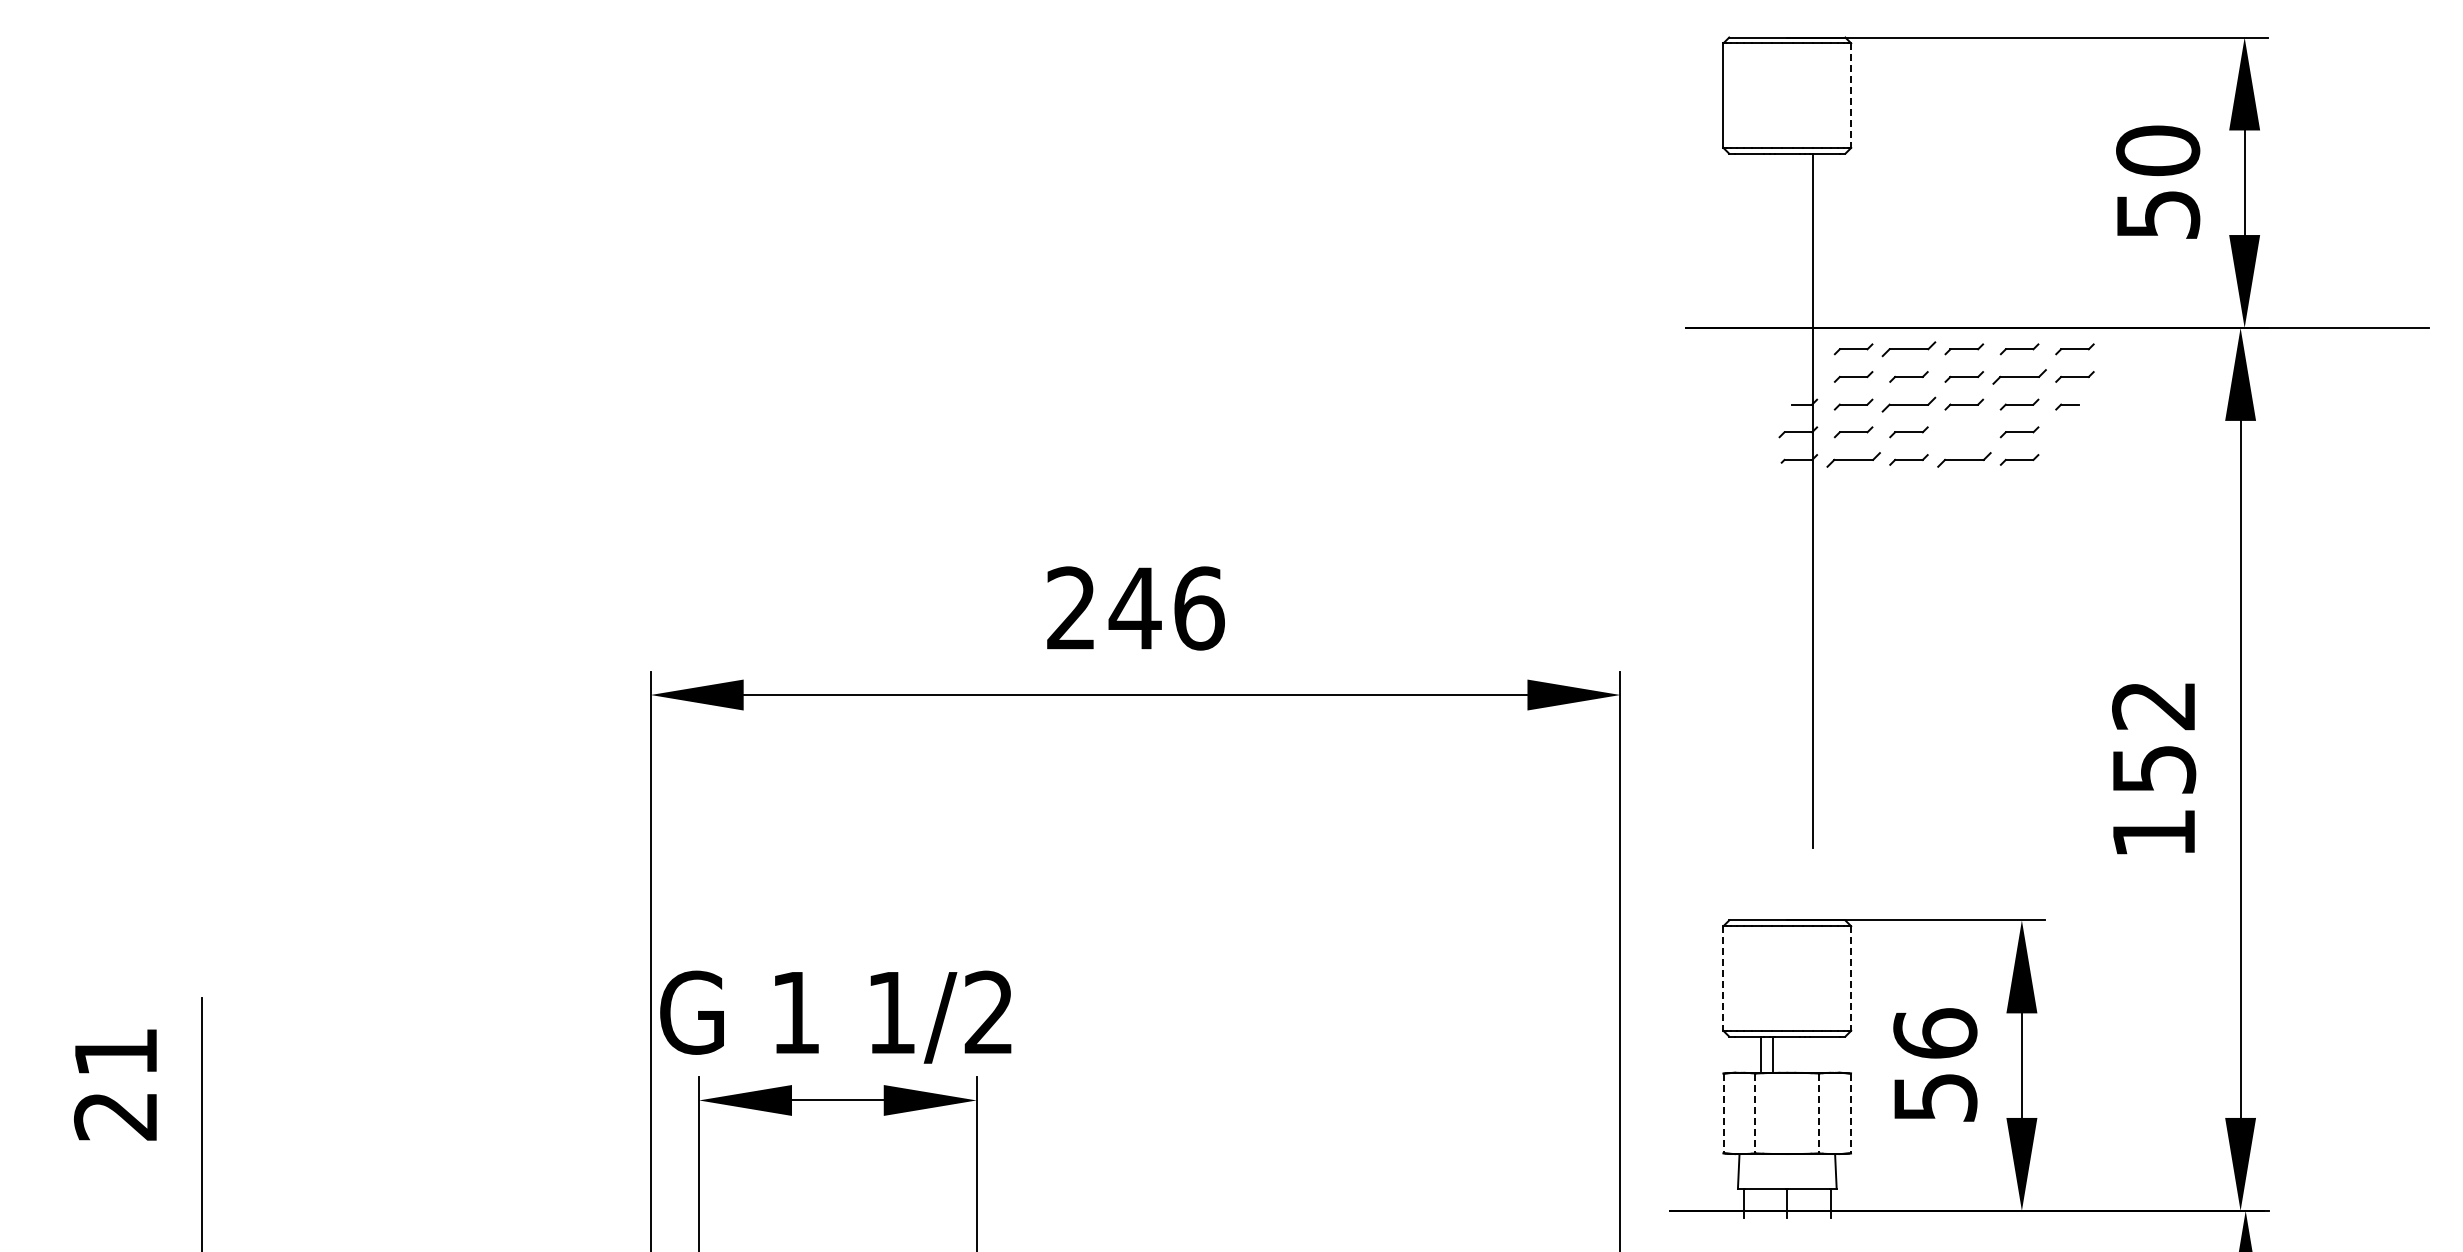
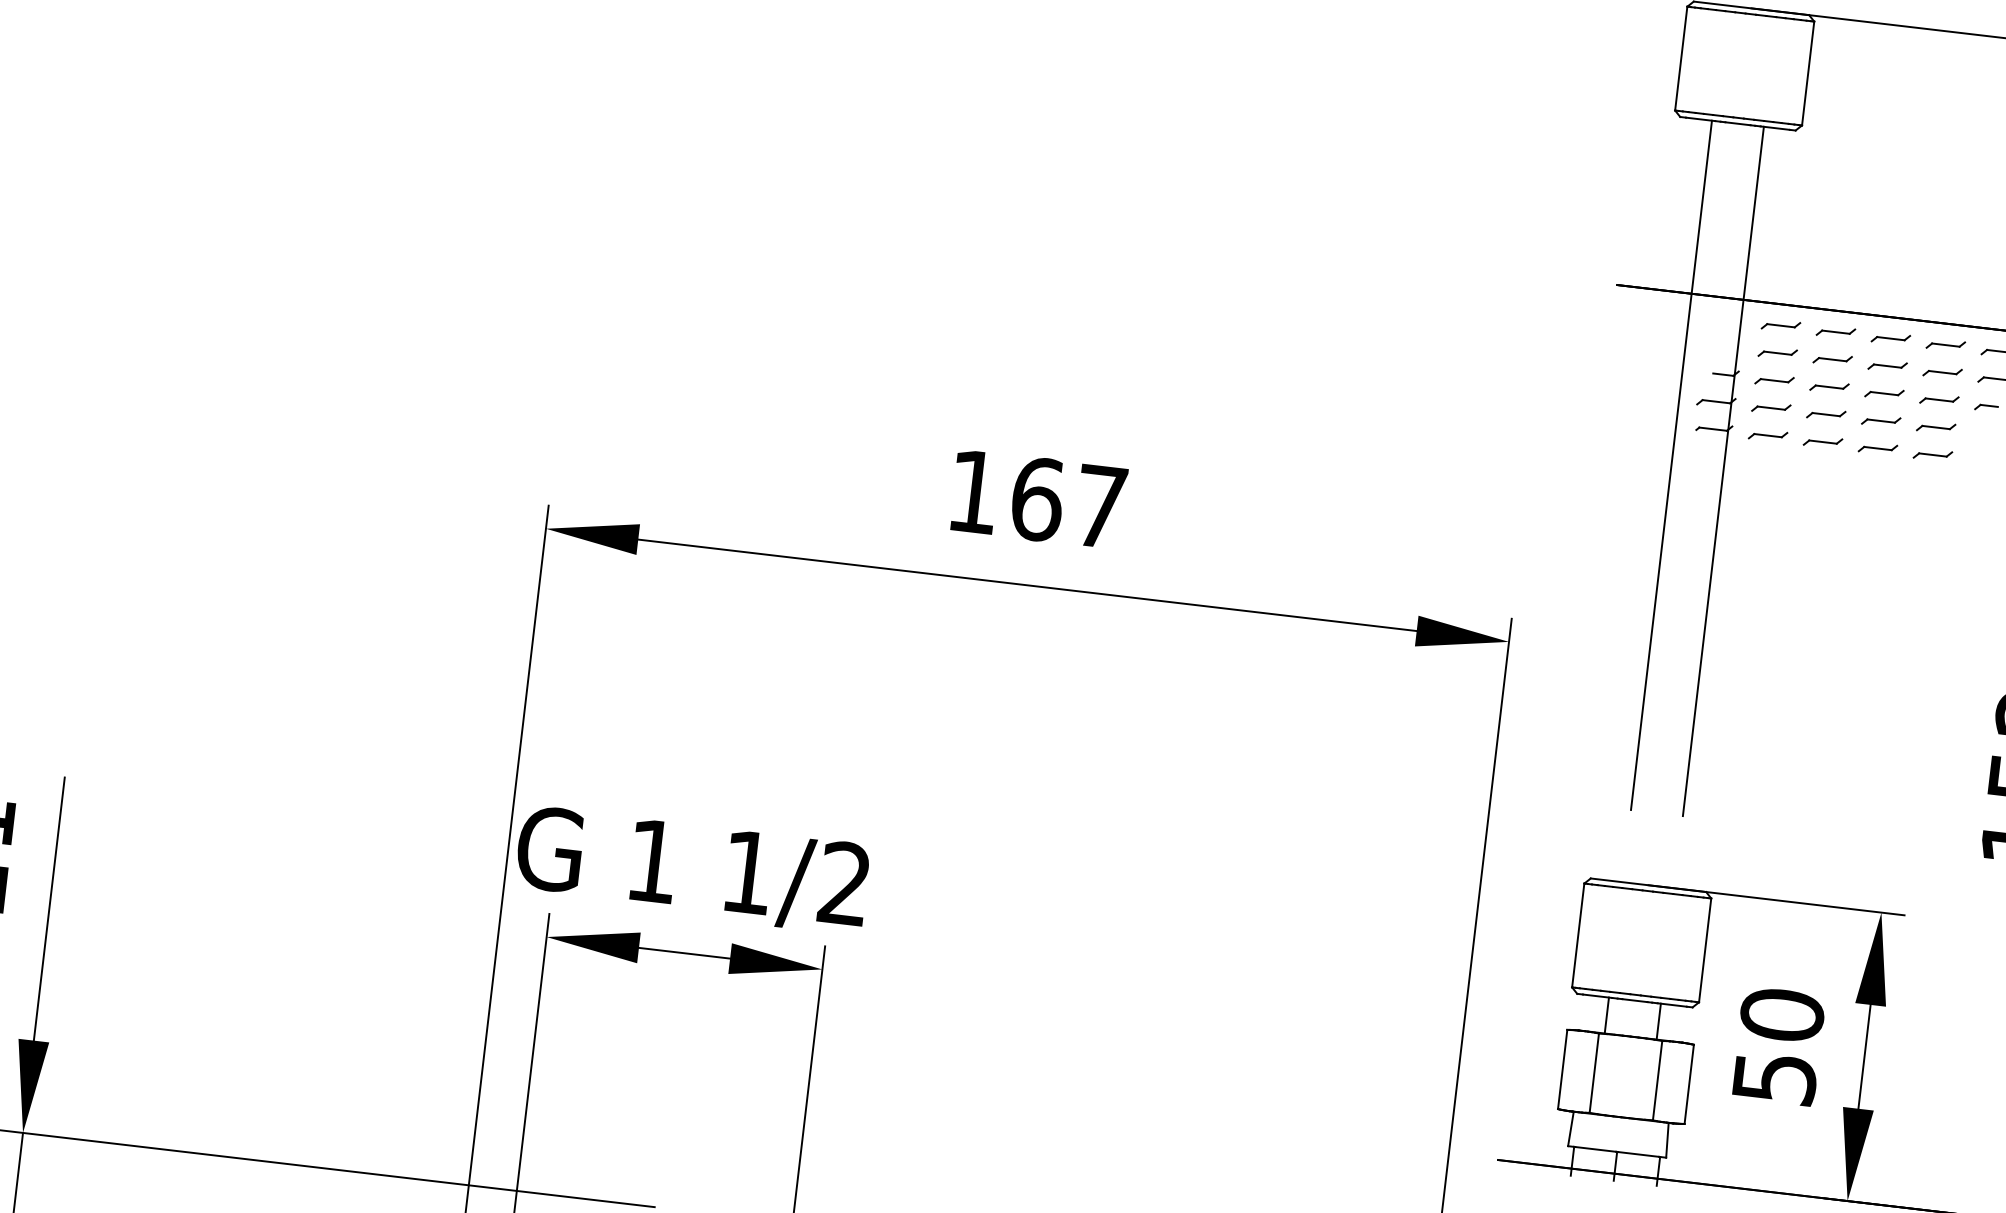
line: (1851, 96) -> (1808, 74), dashed -> solid
part: (1908, 349) -> (1835, 332), size x0.71
part: (2019, 376) -> (1942, 372), size x0.71
part: (1908, 404) -> (1829, 386), size x0.71
part: (1964, 432) -> (1881, 421), added
part: (1853, 459) -> (1767, 435), size x0.71
part: (1963, 459) -> (1877, 448), size x0.71
line: (1761, 500) -> (1671, 465), added
text: (1135, 608) -> (1037, 499), 246 -> 167
line: (1723, 979) -> (1578, 936), dashed -> solid
line: (1851, 979) -> (1705, 951), dashed -> solid
text: (1935, 1033) -> (1782, 1014), 56 -> 50
line: (1773, 1053) -> (1658, 1020), moved
line: (1723, 1113) -> (1562, 1069), dashed -> solid
line: (1755, 1113) -> (1594, 1073), dashed -> solid
line: (1819, 1113) -> (1657, 1080), dashed -> solid
line: (1851, 1113) -> (1689, 1084), dashed -> solid

